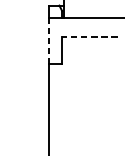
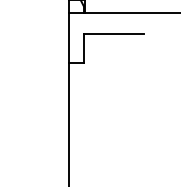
line: (89, 36) -> (113, 33), dashed -> solid
line: (49, 40) -> (69, 38), dashed -> solid

